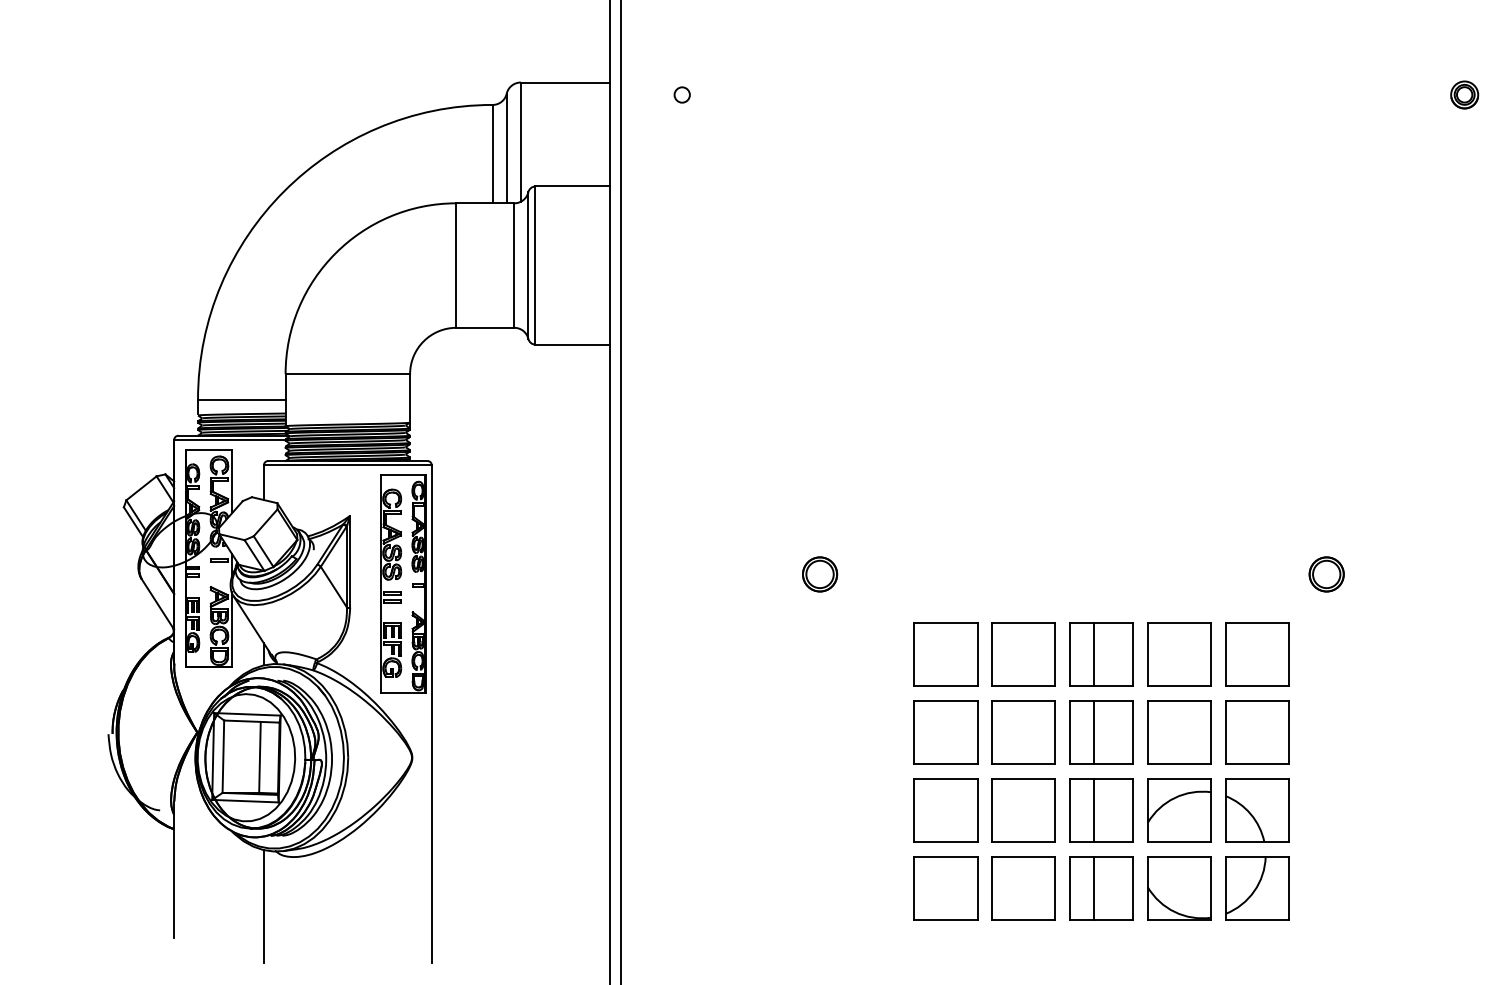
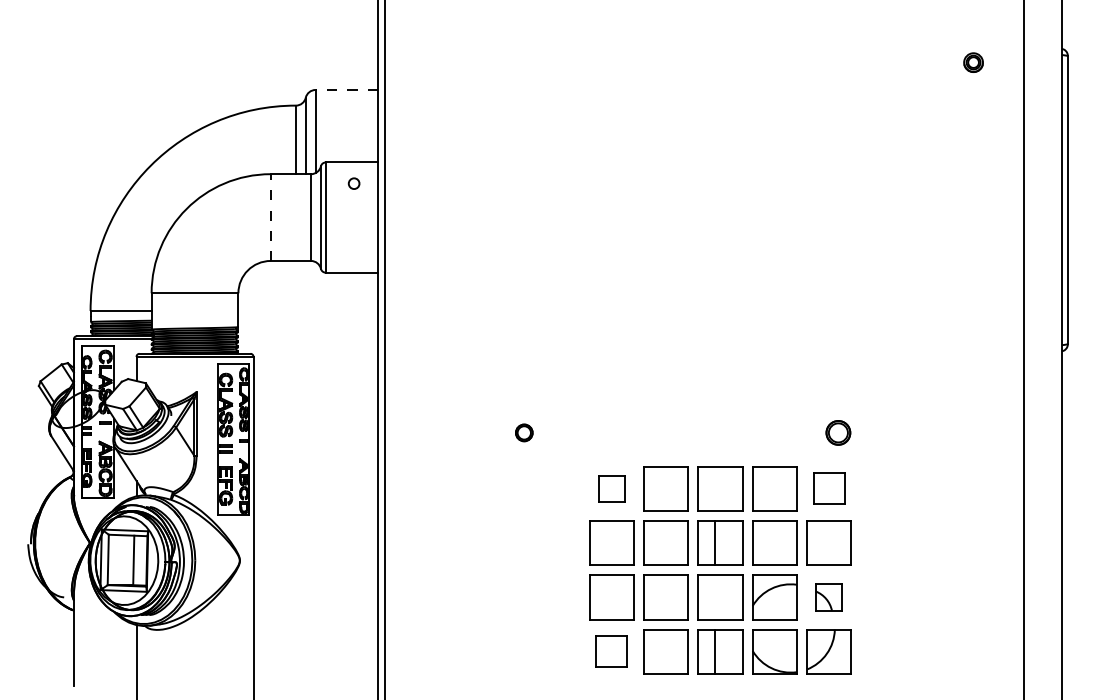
line: (565, 81) -> (346, 89), solid -> dashed
circle: (681, 94) -> (353, 183), moved
part: (1464, 94) -> (973, 62), moved
line: (456, 265) -> (270, 217), solid -> dashed
part: (820, 573) -> (524, 432), size x0.7
part: (1326, 573) -> (838, 432), moved
part: (945, 654) -> (611, 488), size x0.6
line: (1094, 654) -> (715, 488), removed
part: (1256, 654) -> (828, 488), size x0.7
line: (1094, 810) -> (715, 597), removed
part: (1256, 810) -> (828, 597), size x0.6
part: (945, 888) -> (611, 651), size x0.7

